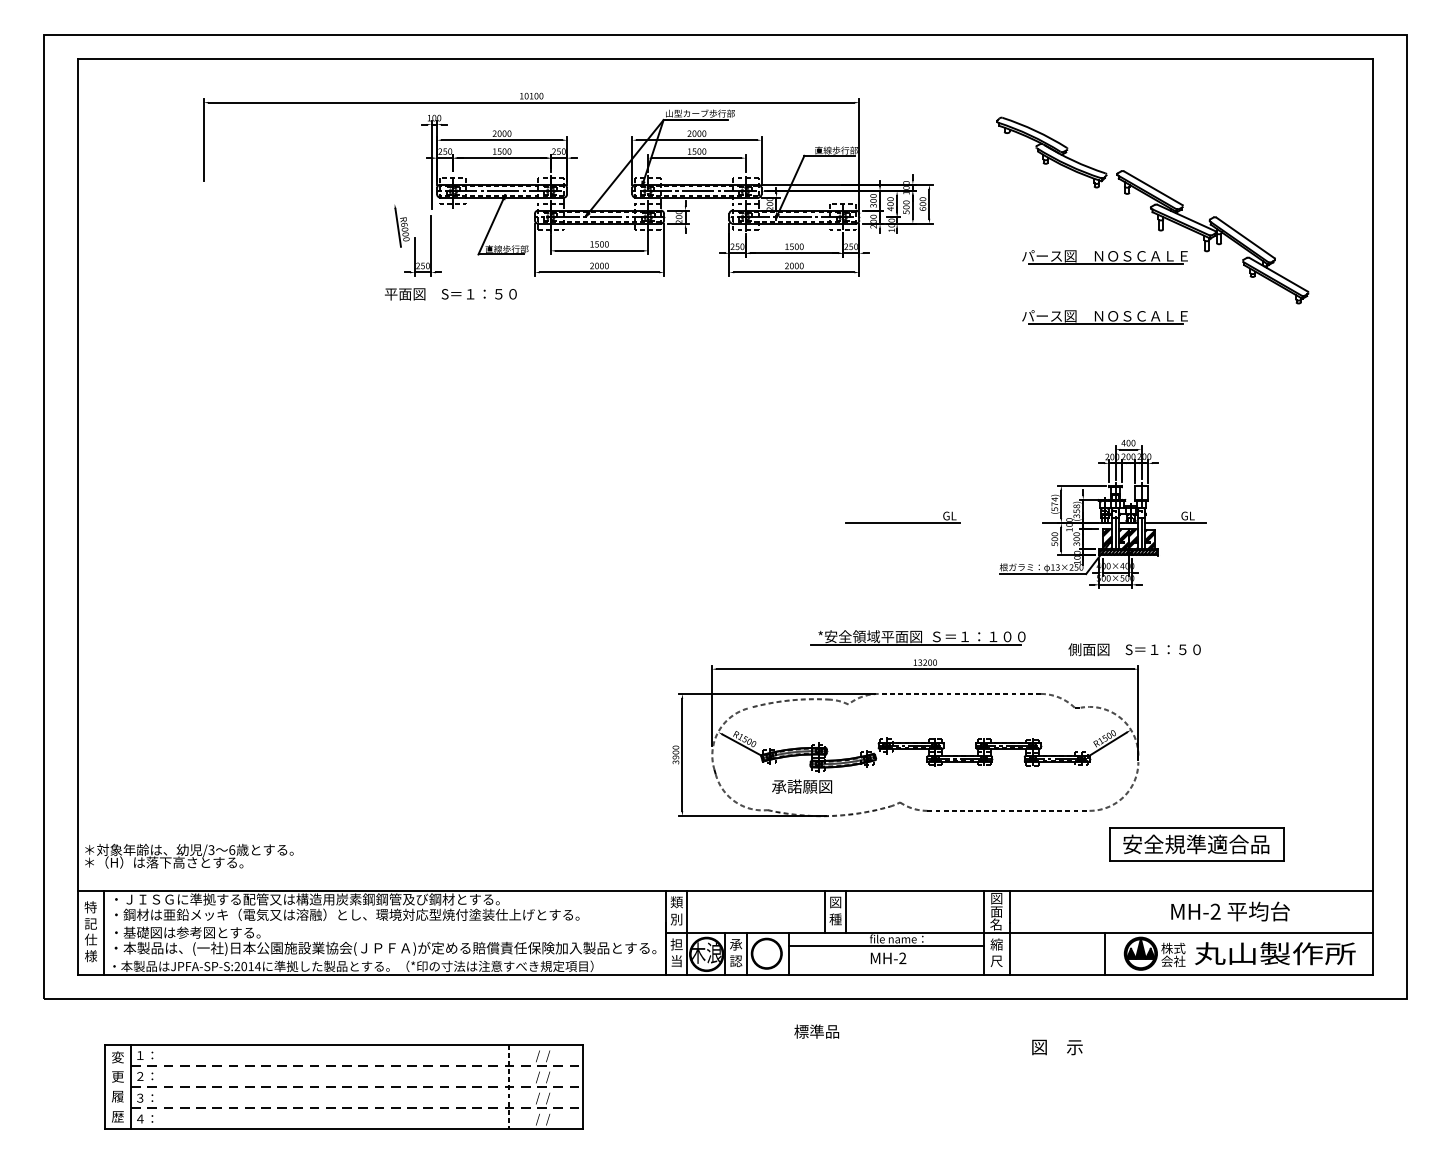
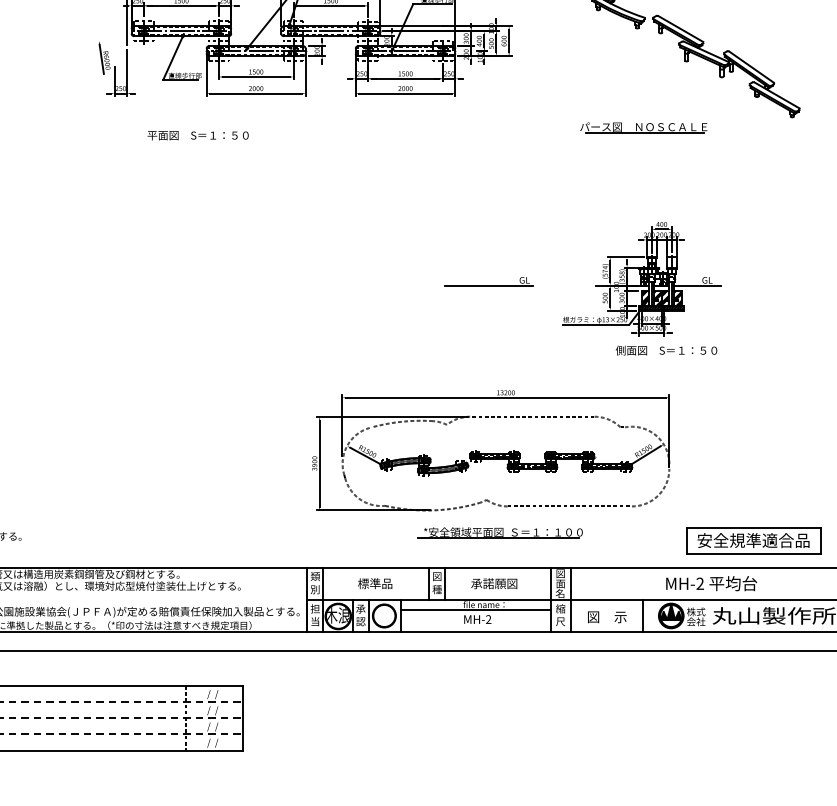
part: (1104, 257) -> (643, 82), removed
text: (450, 294) -> (197, 135), moved
part: (917, 637) -> (499, 532), moved
text: (1134, 649) -> (666, 350), moved
text: (802, 786) -> (494, 583), moved
part: (1196, 844) -> (753, 540), moved
text: (1230, 911) -> (711, 583), moved
text: (816, 1031) -> (374, 583), moved
text: (1057, 1047) -> (607, 617), moved

